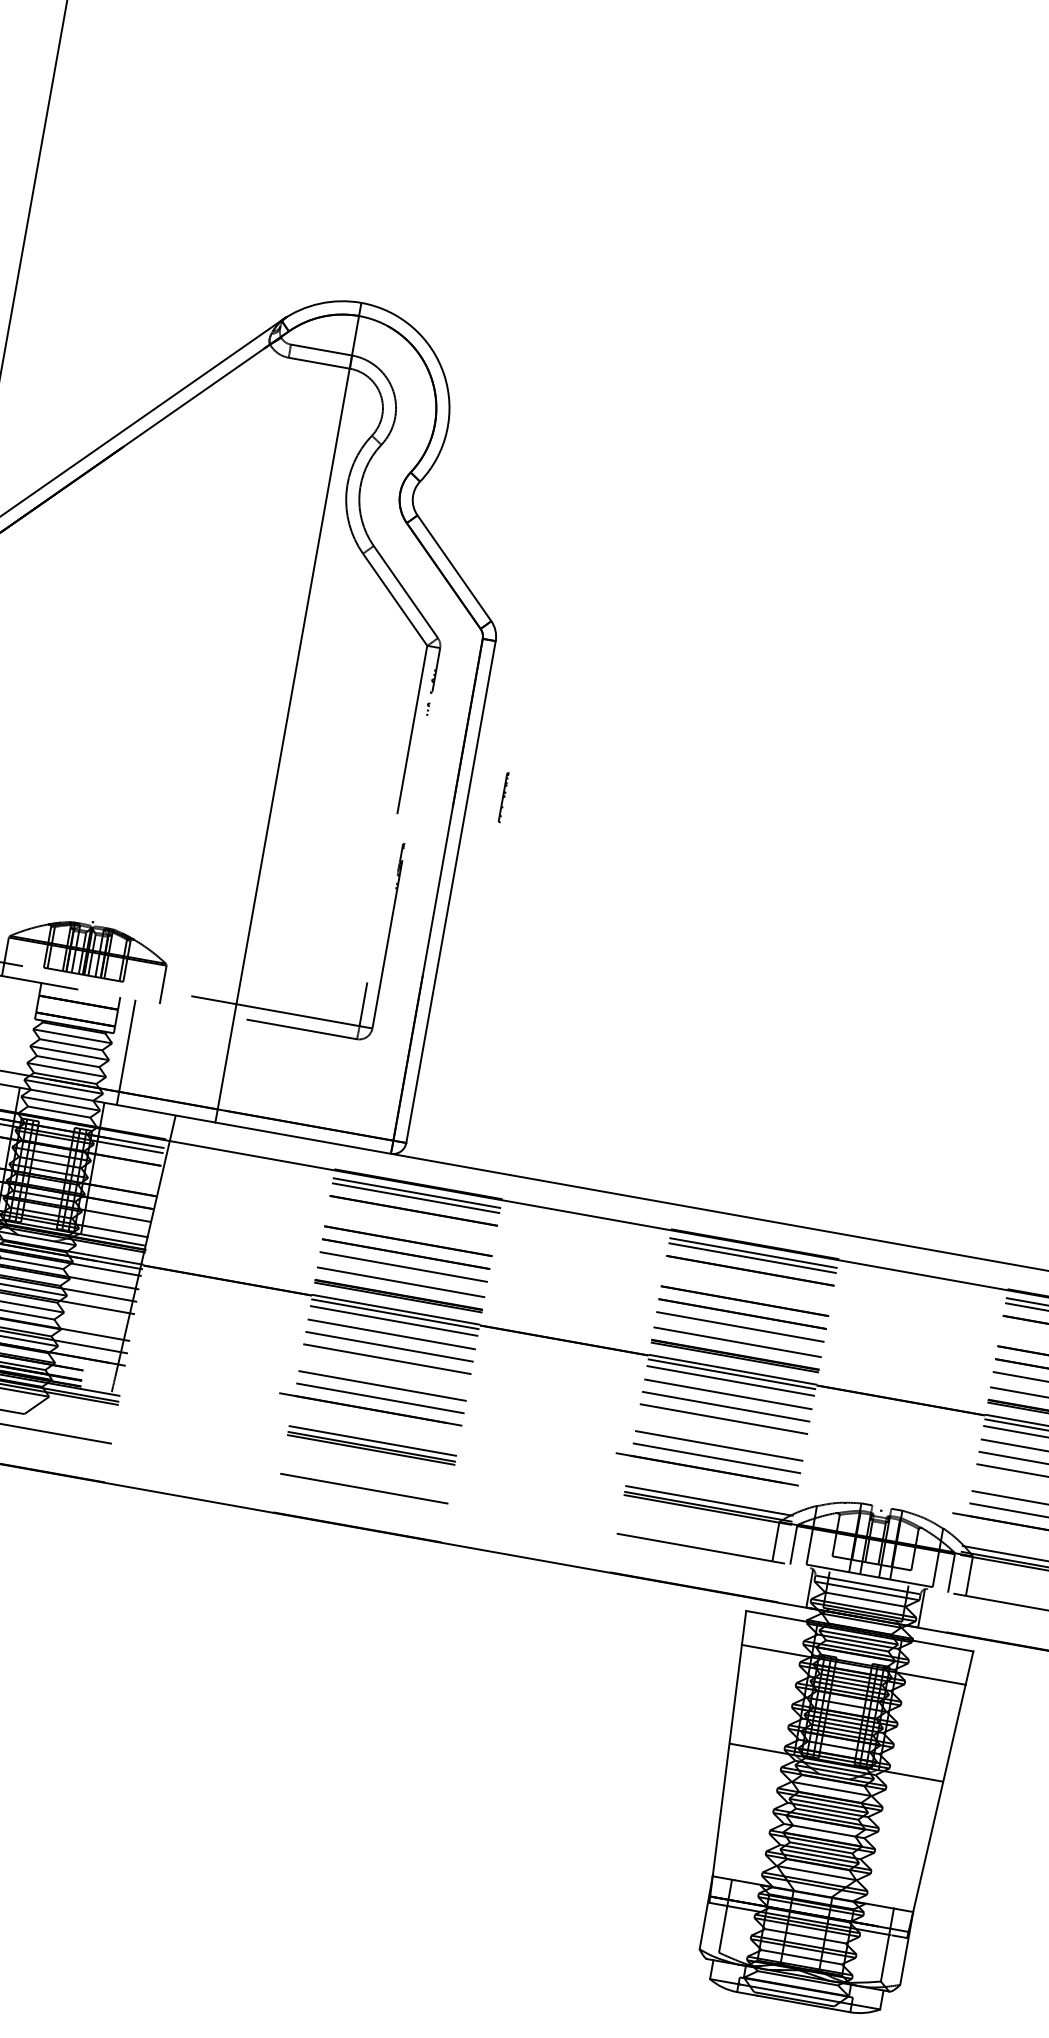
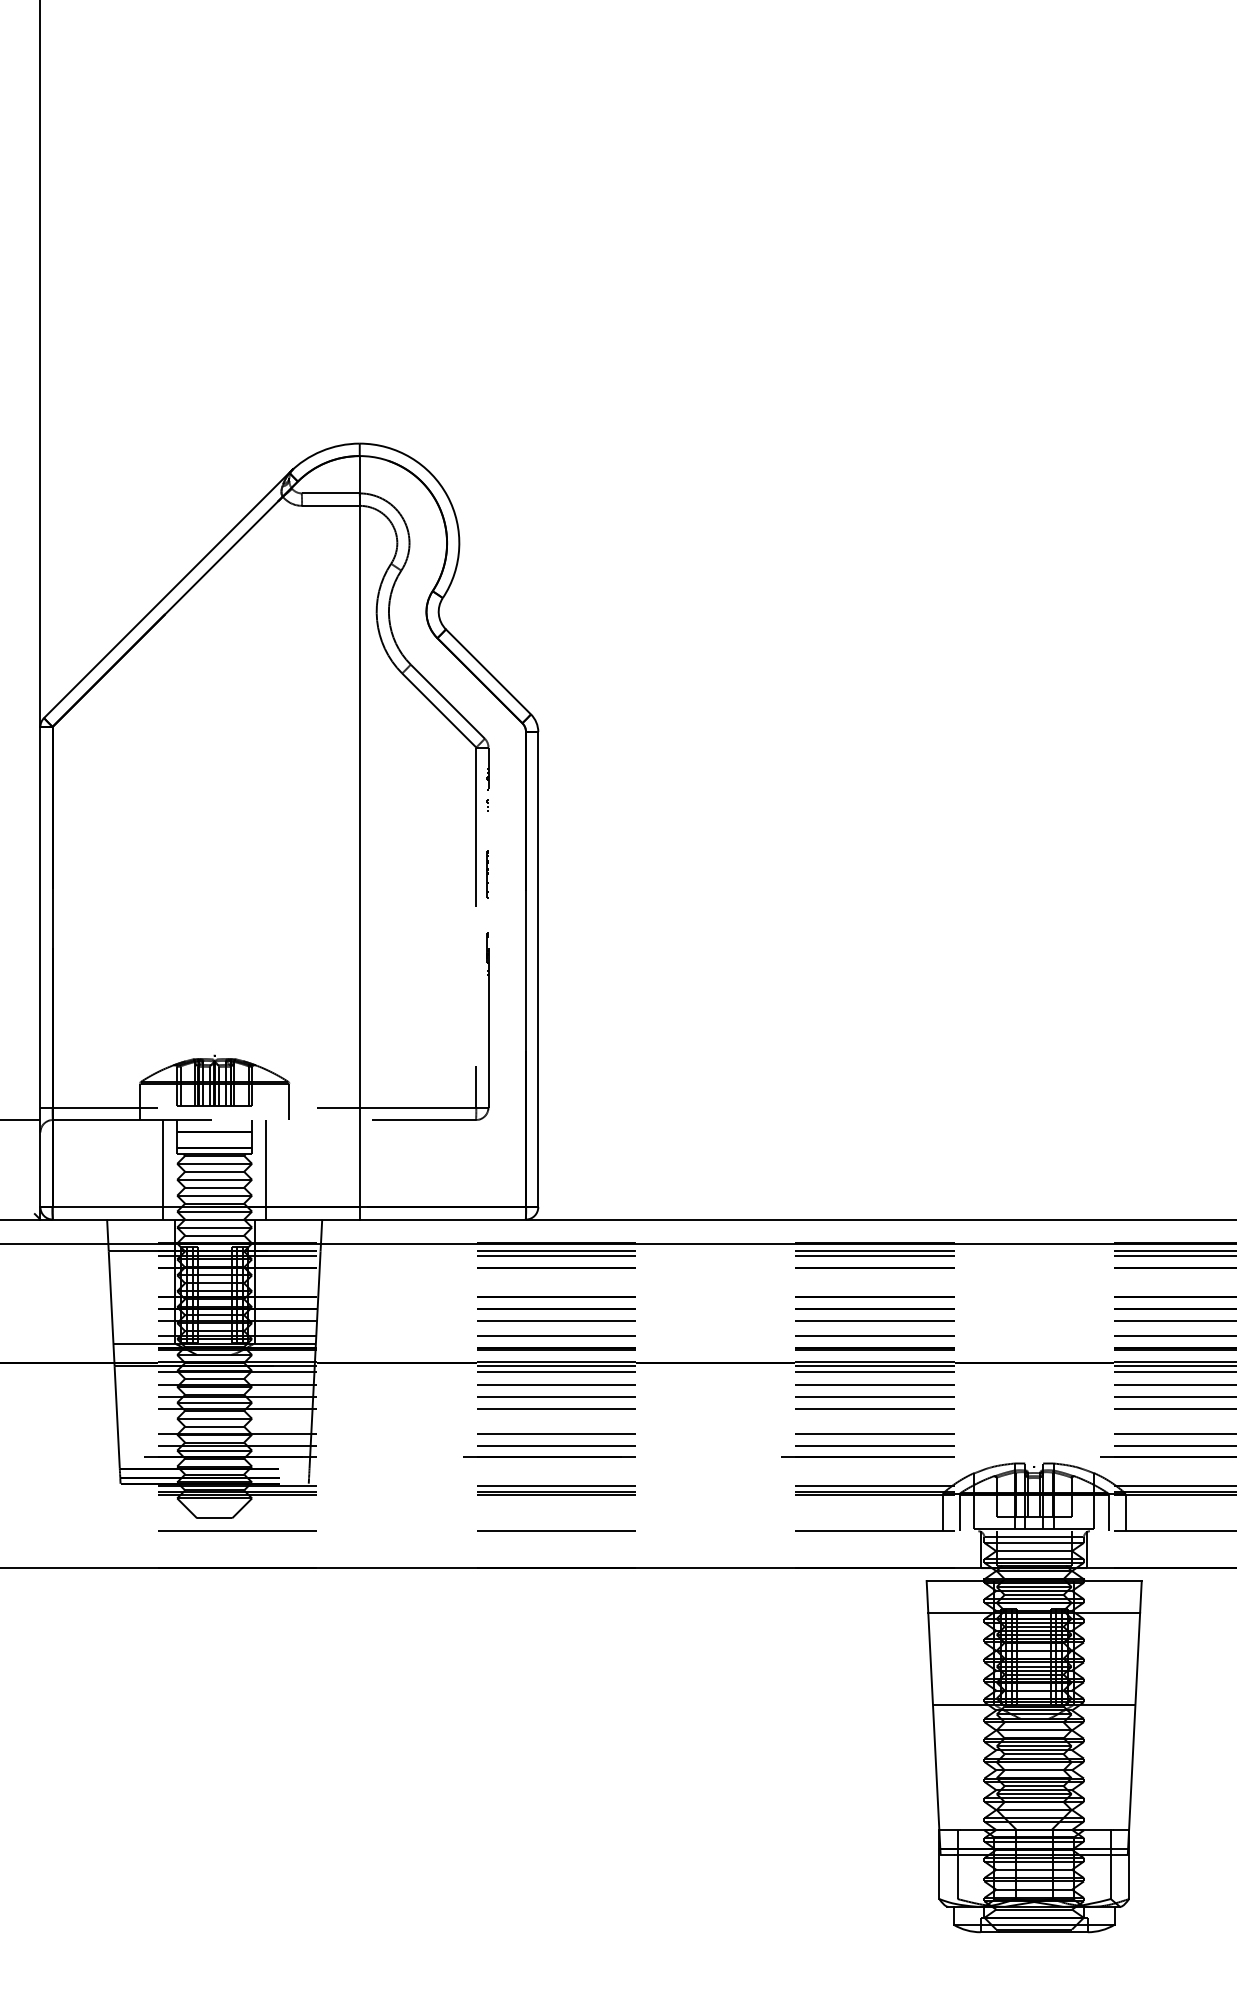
line: (503, 797) -> (487, 874), moved
line: (16, 1032) -> (162, 1169), added

